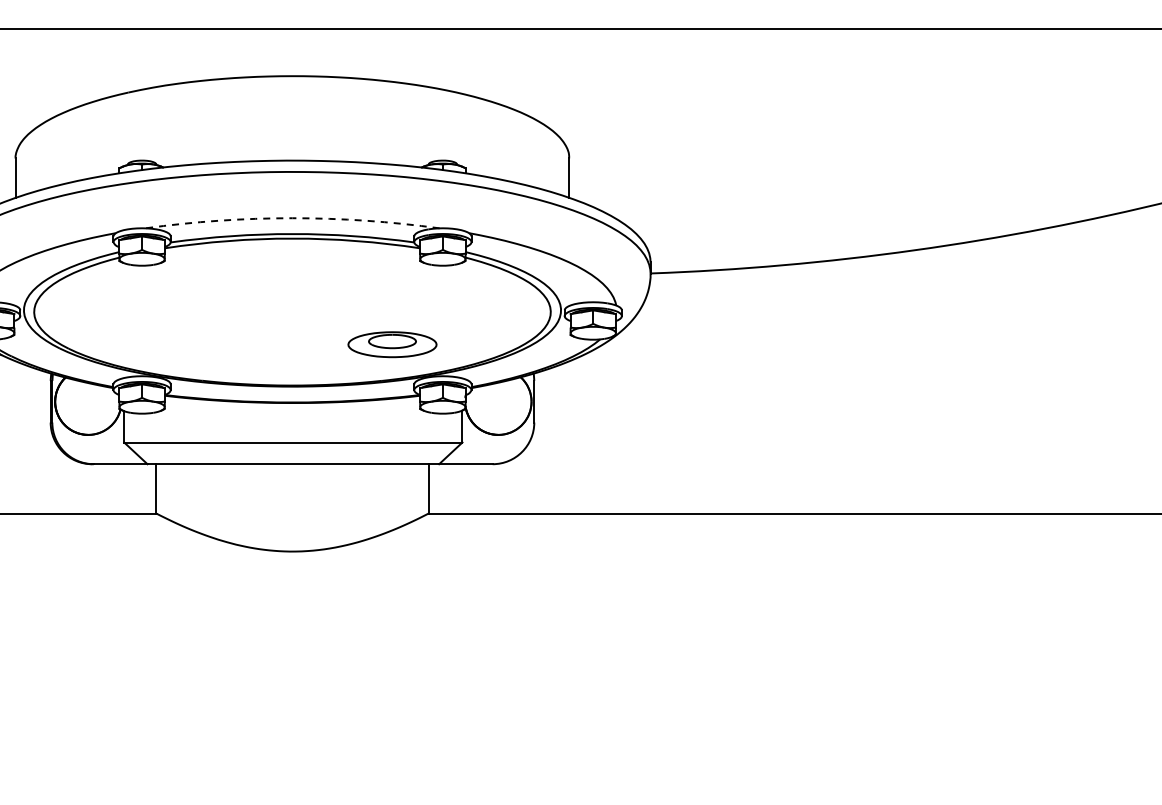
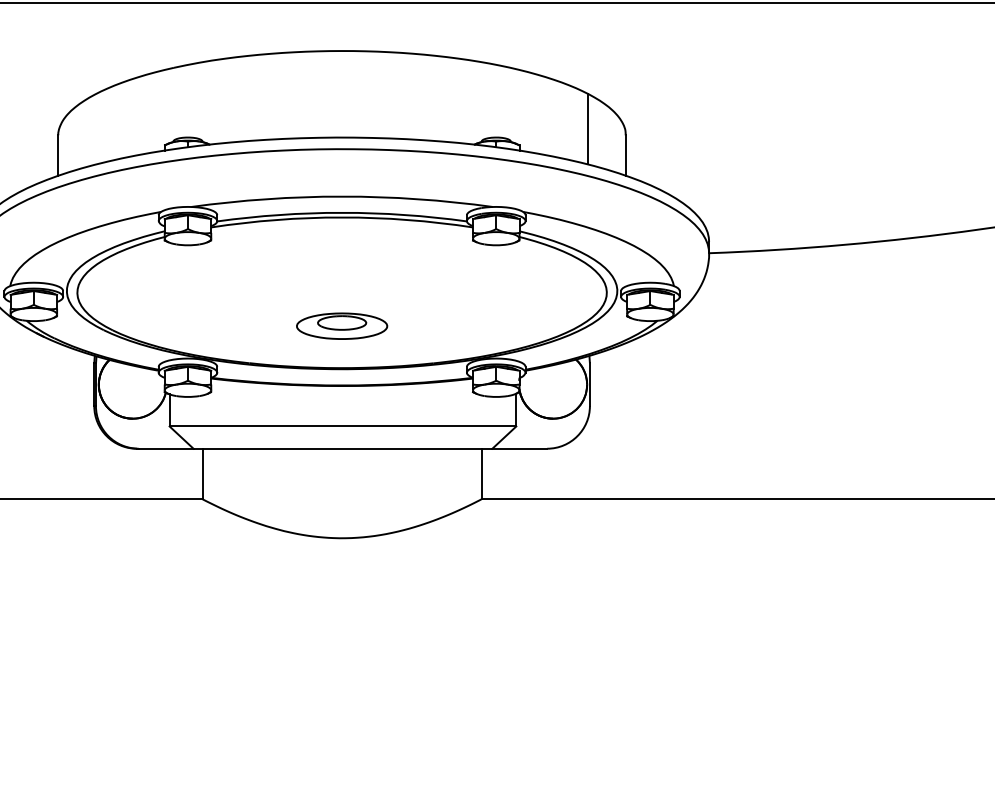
line: (532, 152) -> (588, 129), added
arc: (292, 218) -> (342, 196), dashed -> solid
part: (392, 344) -> (342, 326), moved

